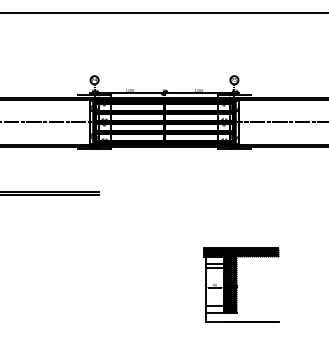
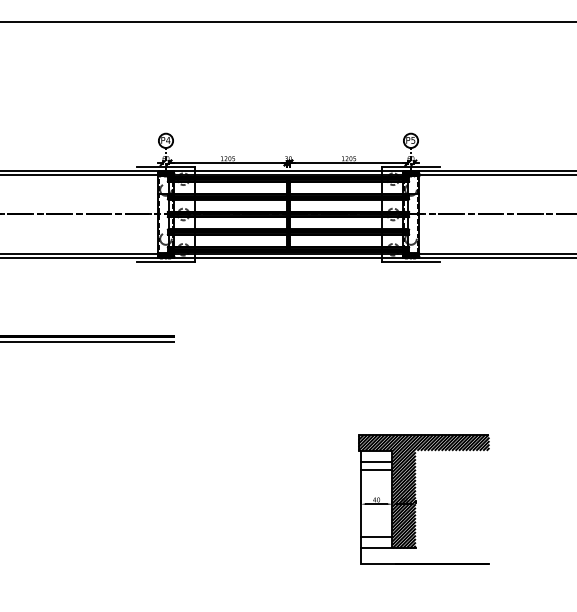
hatch: (94, 121) -> (165, 213), removed
hatch: (234, 121) -> (411, 213), removed

